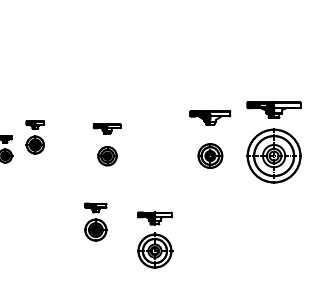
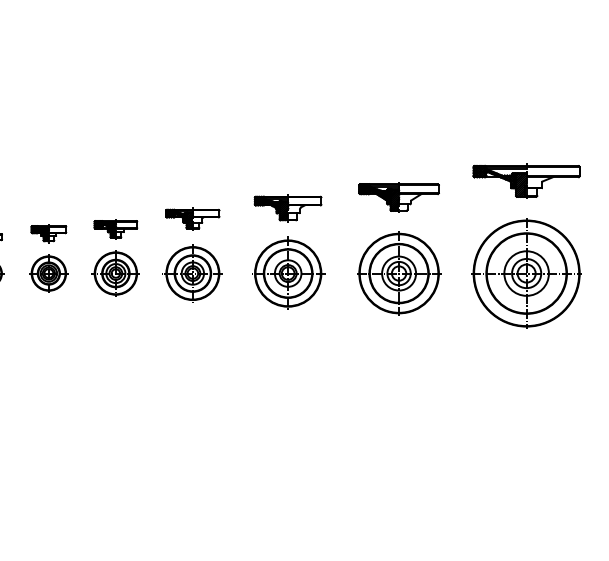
part: (35, 137) -> (49, 258), moved
part: (210, 155) -> (399, 272), size x1.67
part: (107, 156) -> (193, 274), size x1.43
part: (95, 221) -> (115, 256), moved
part: (155, 239) -> (289, 250), moved

